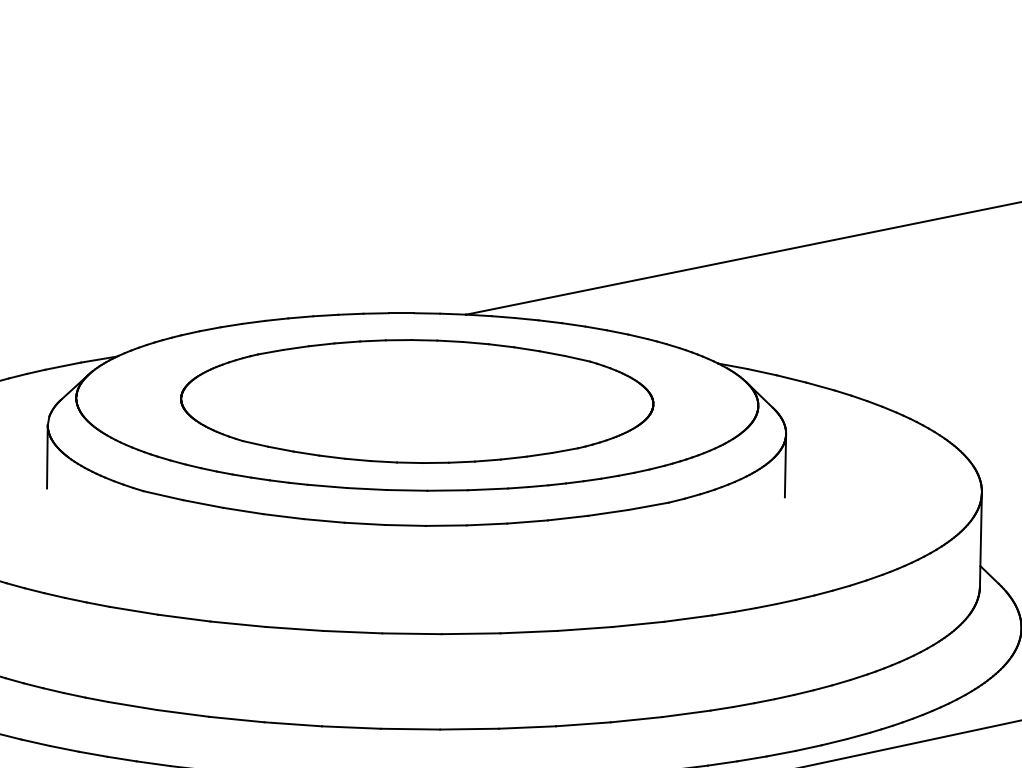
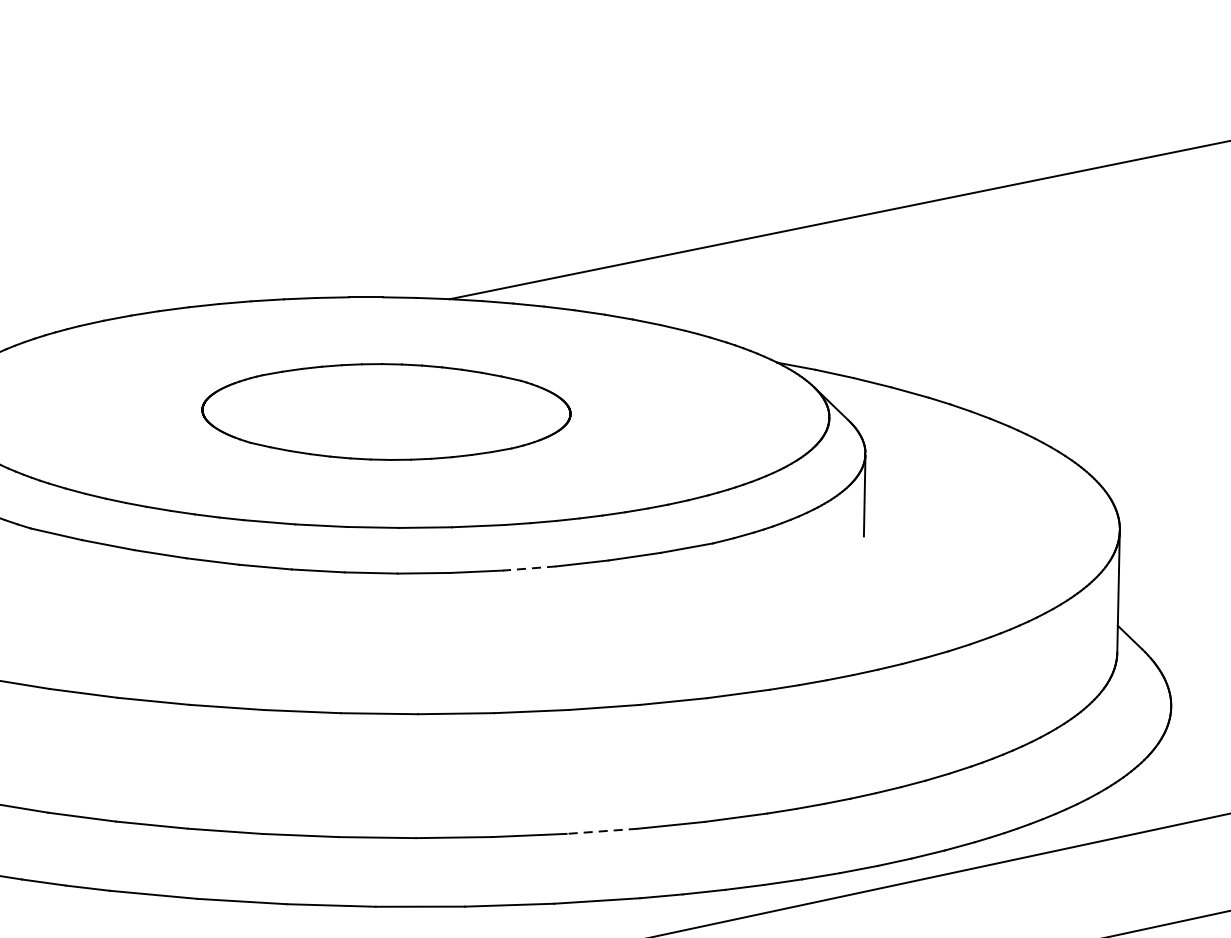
part: (417, 401) -> (386, 411), size x0.6
line: (527, 522) -> (529, 569), solid -> dashed
line: (582, 724) -> (601, 831), solid -> dashed

